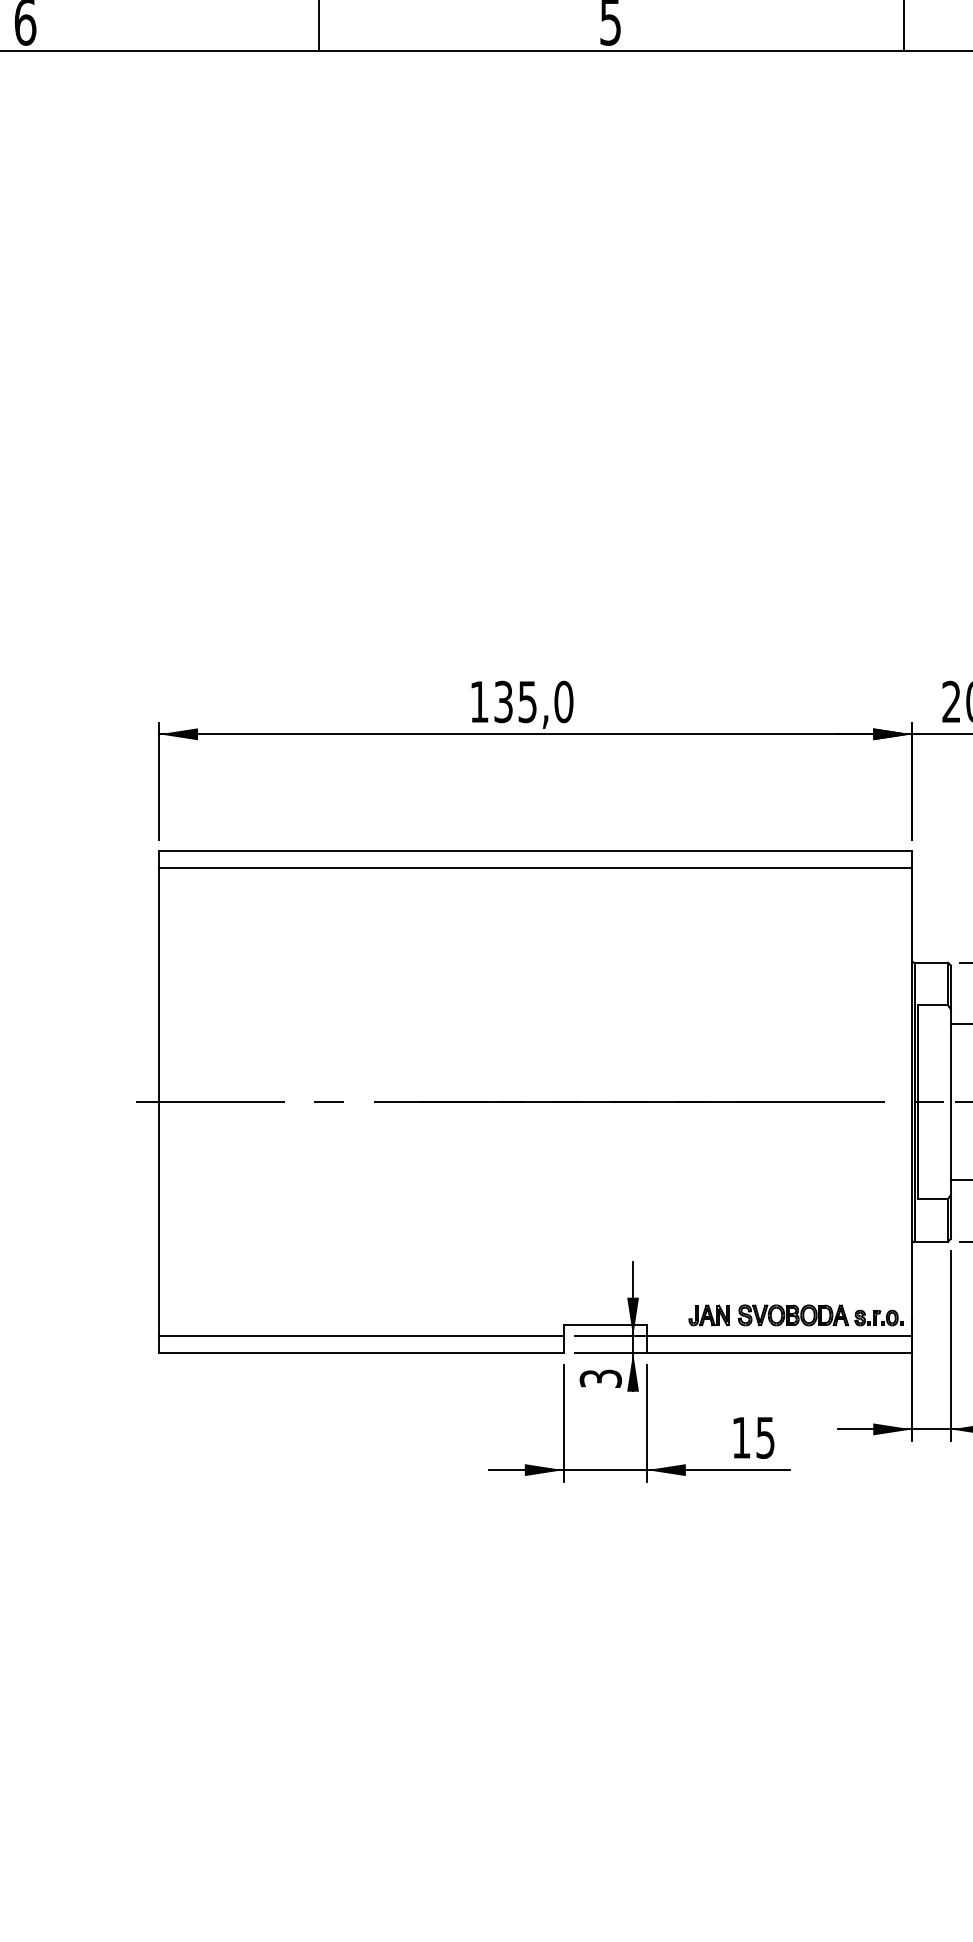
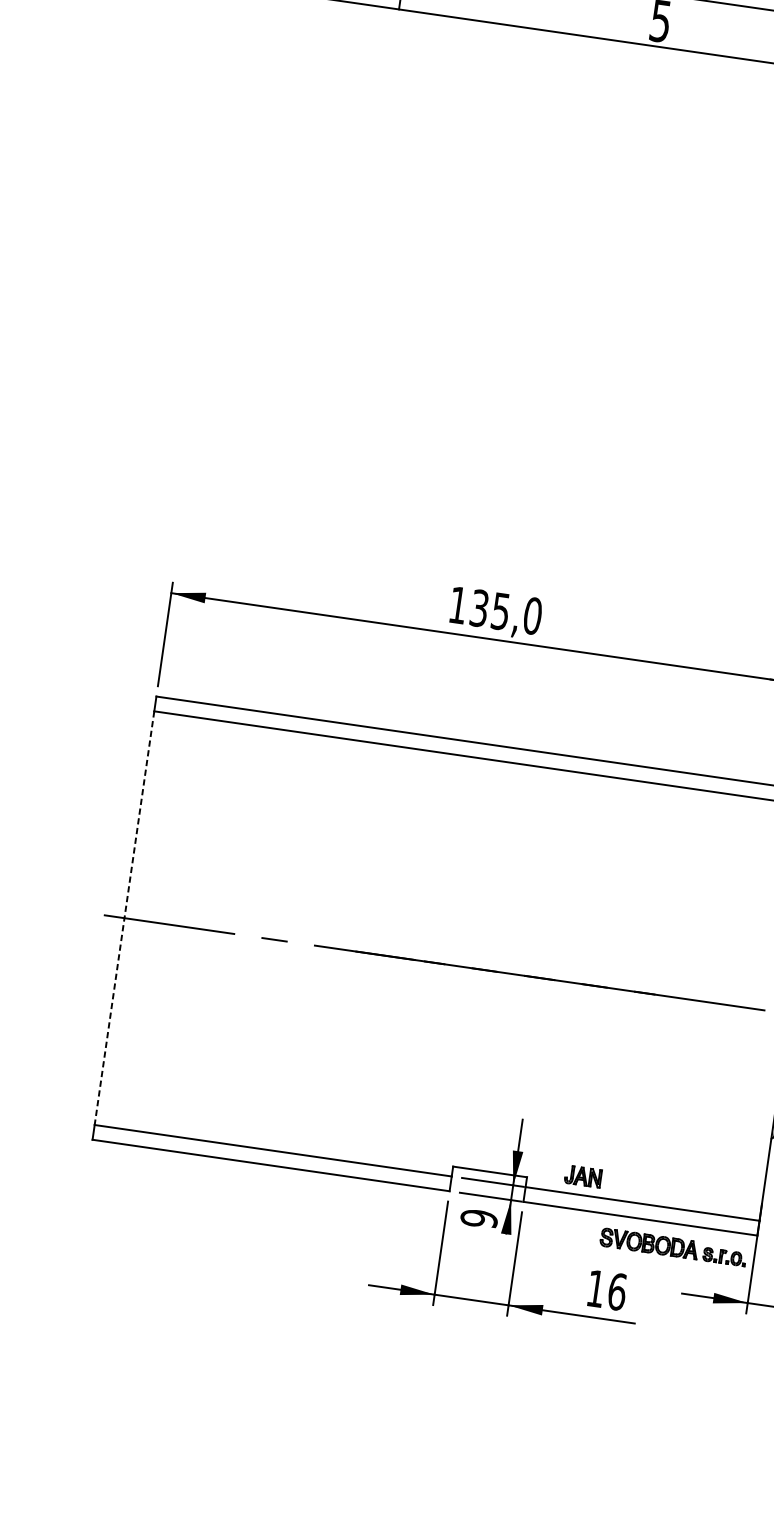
line: (159, 1102) -> (124, 918), solid -> dashed
part: (820, 1315) -> (673, 1247), moved
text: (600, 1378) -> (479, 1218), 3 -> 9
text: (765, 1437) -> (617, 1291), 15 -> 16

